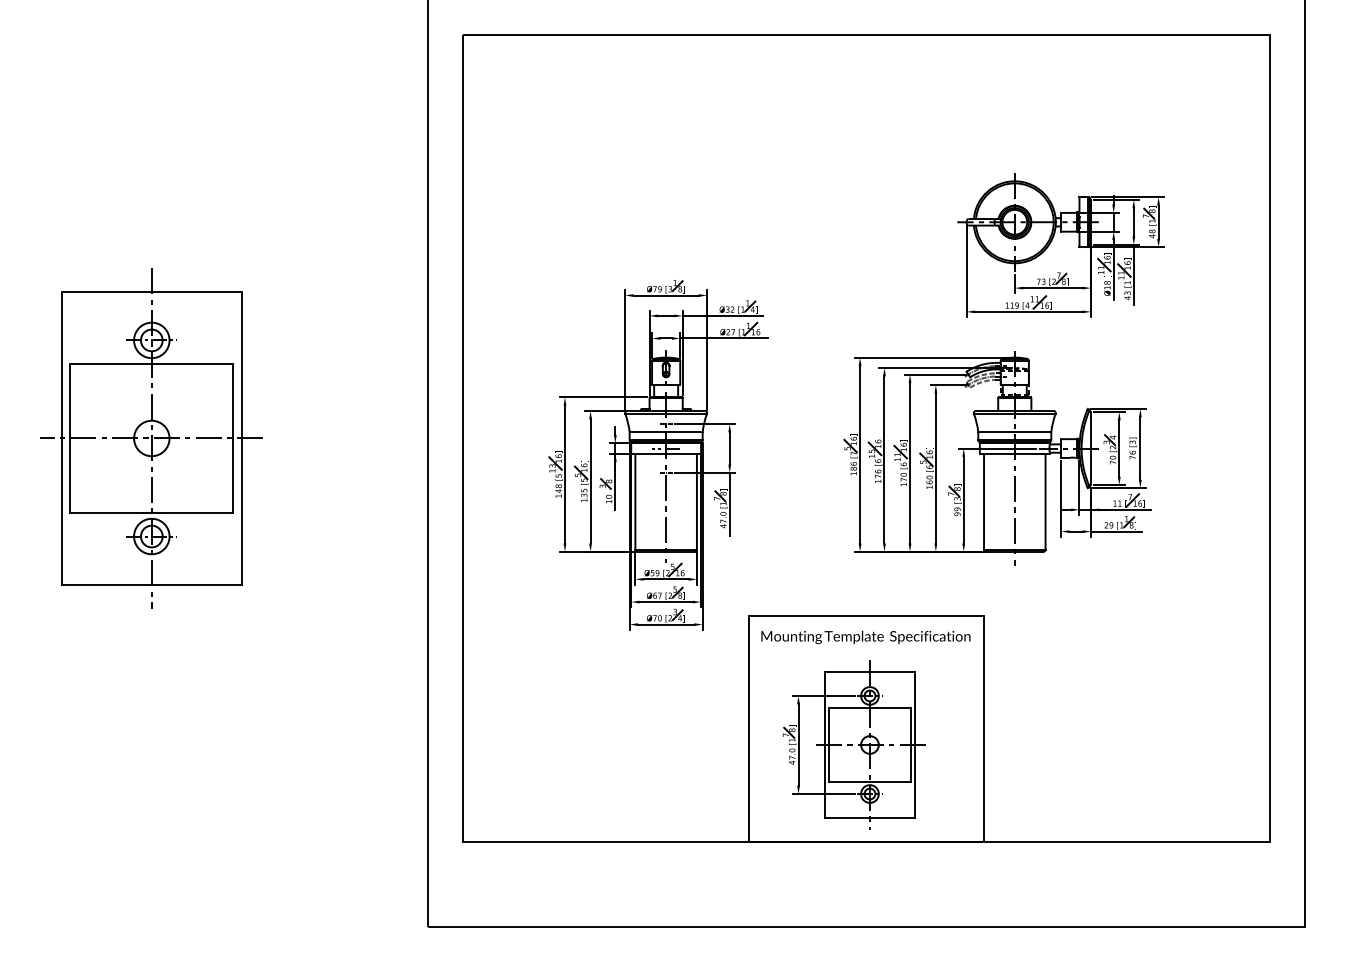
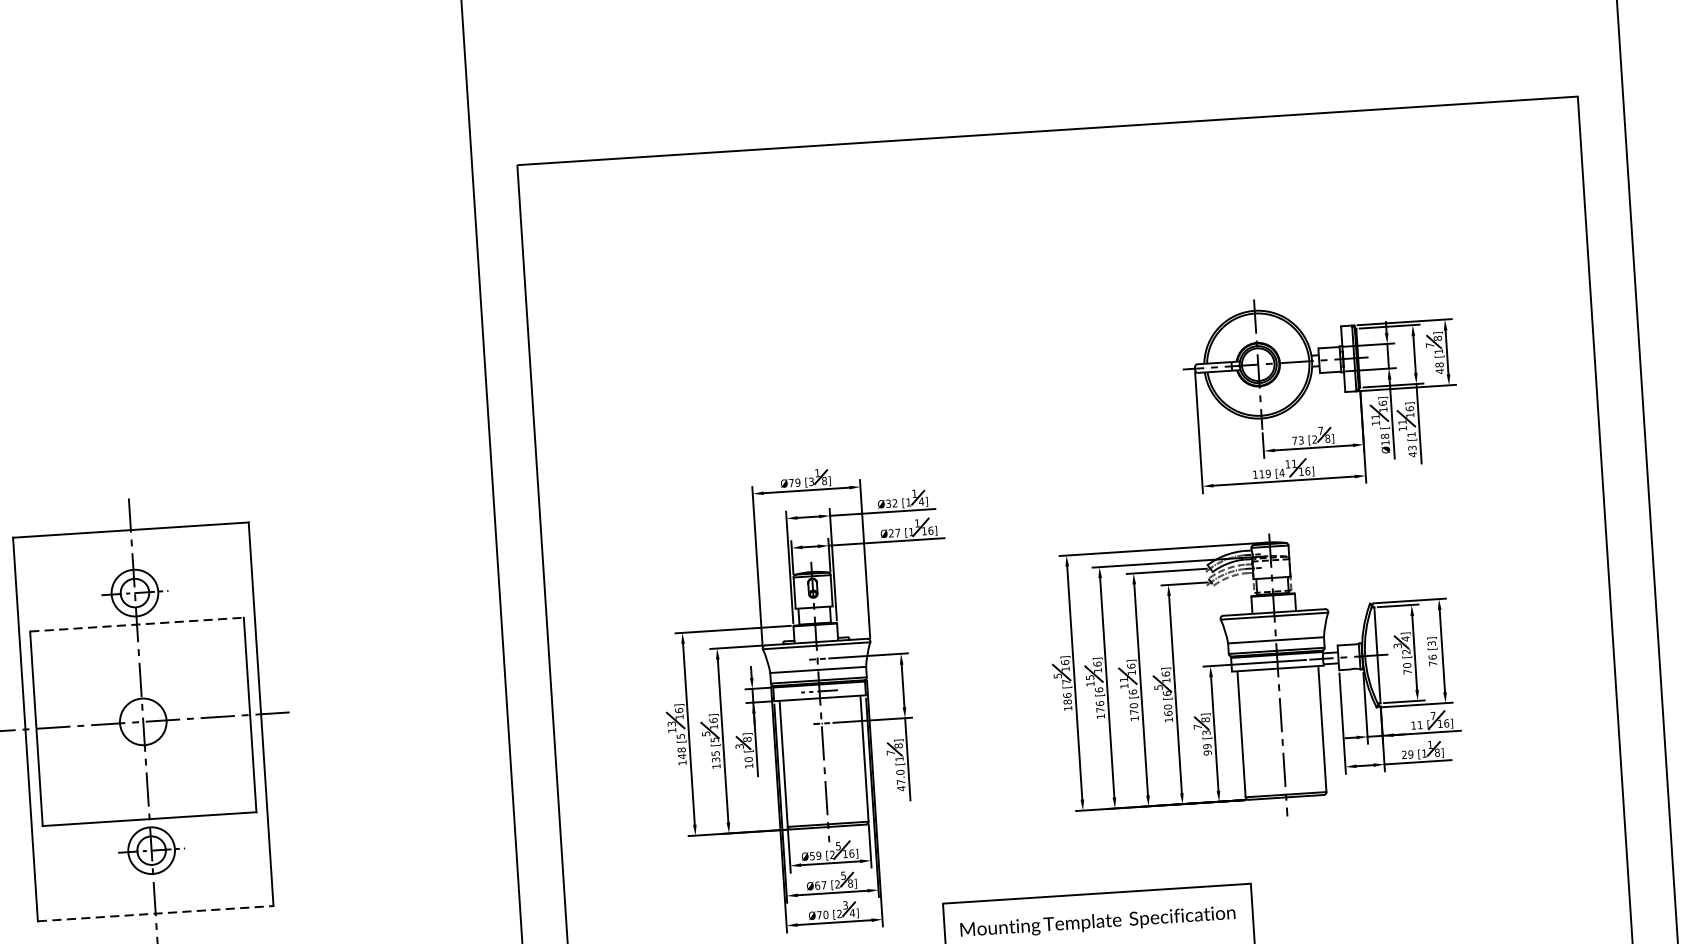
line: (152, 364) -> (137, 624), solid -> dashed
line: (151, 584) -> (155, 913), solid -> dashed

